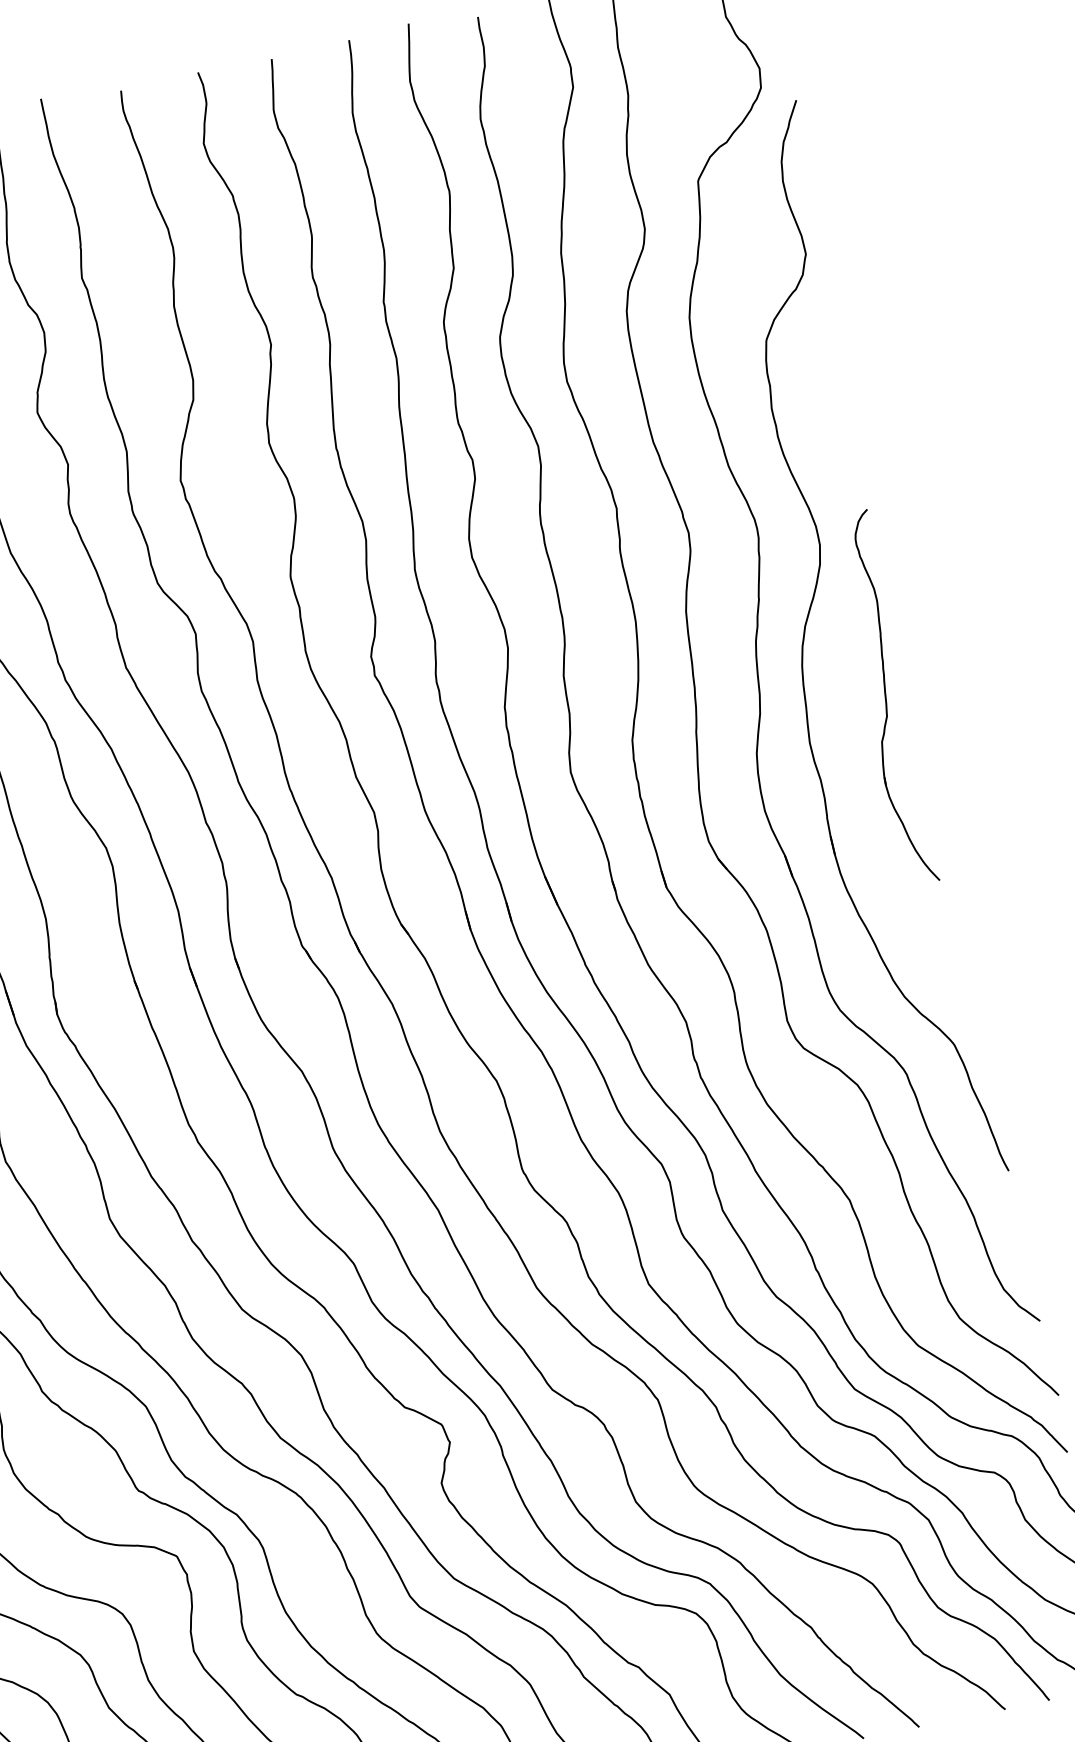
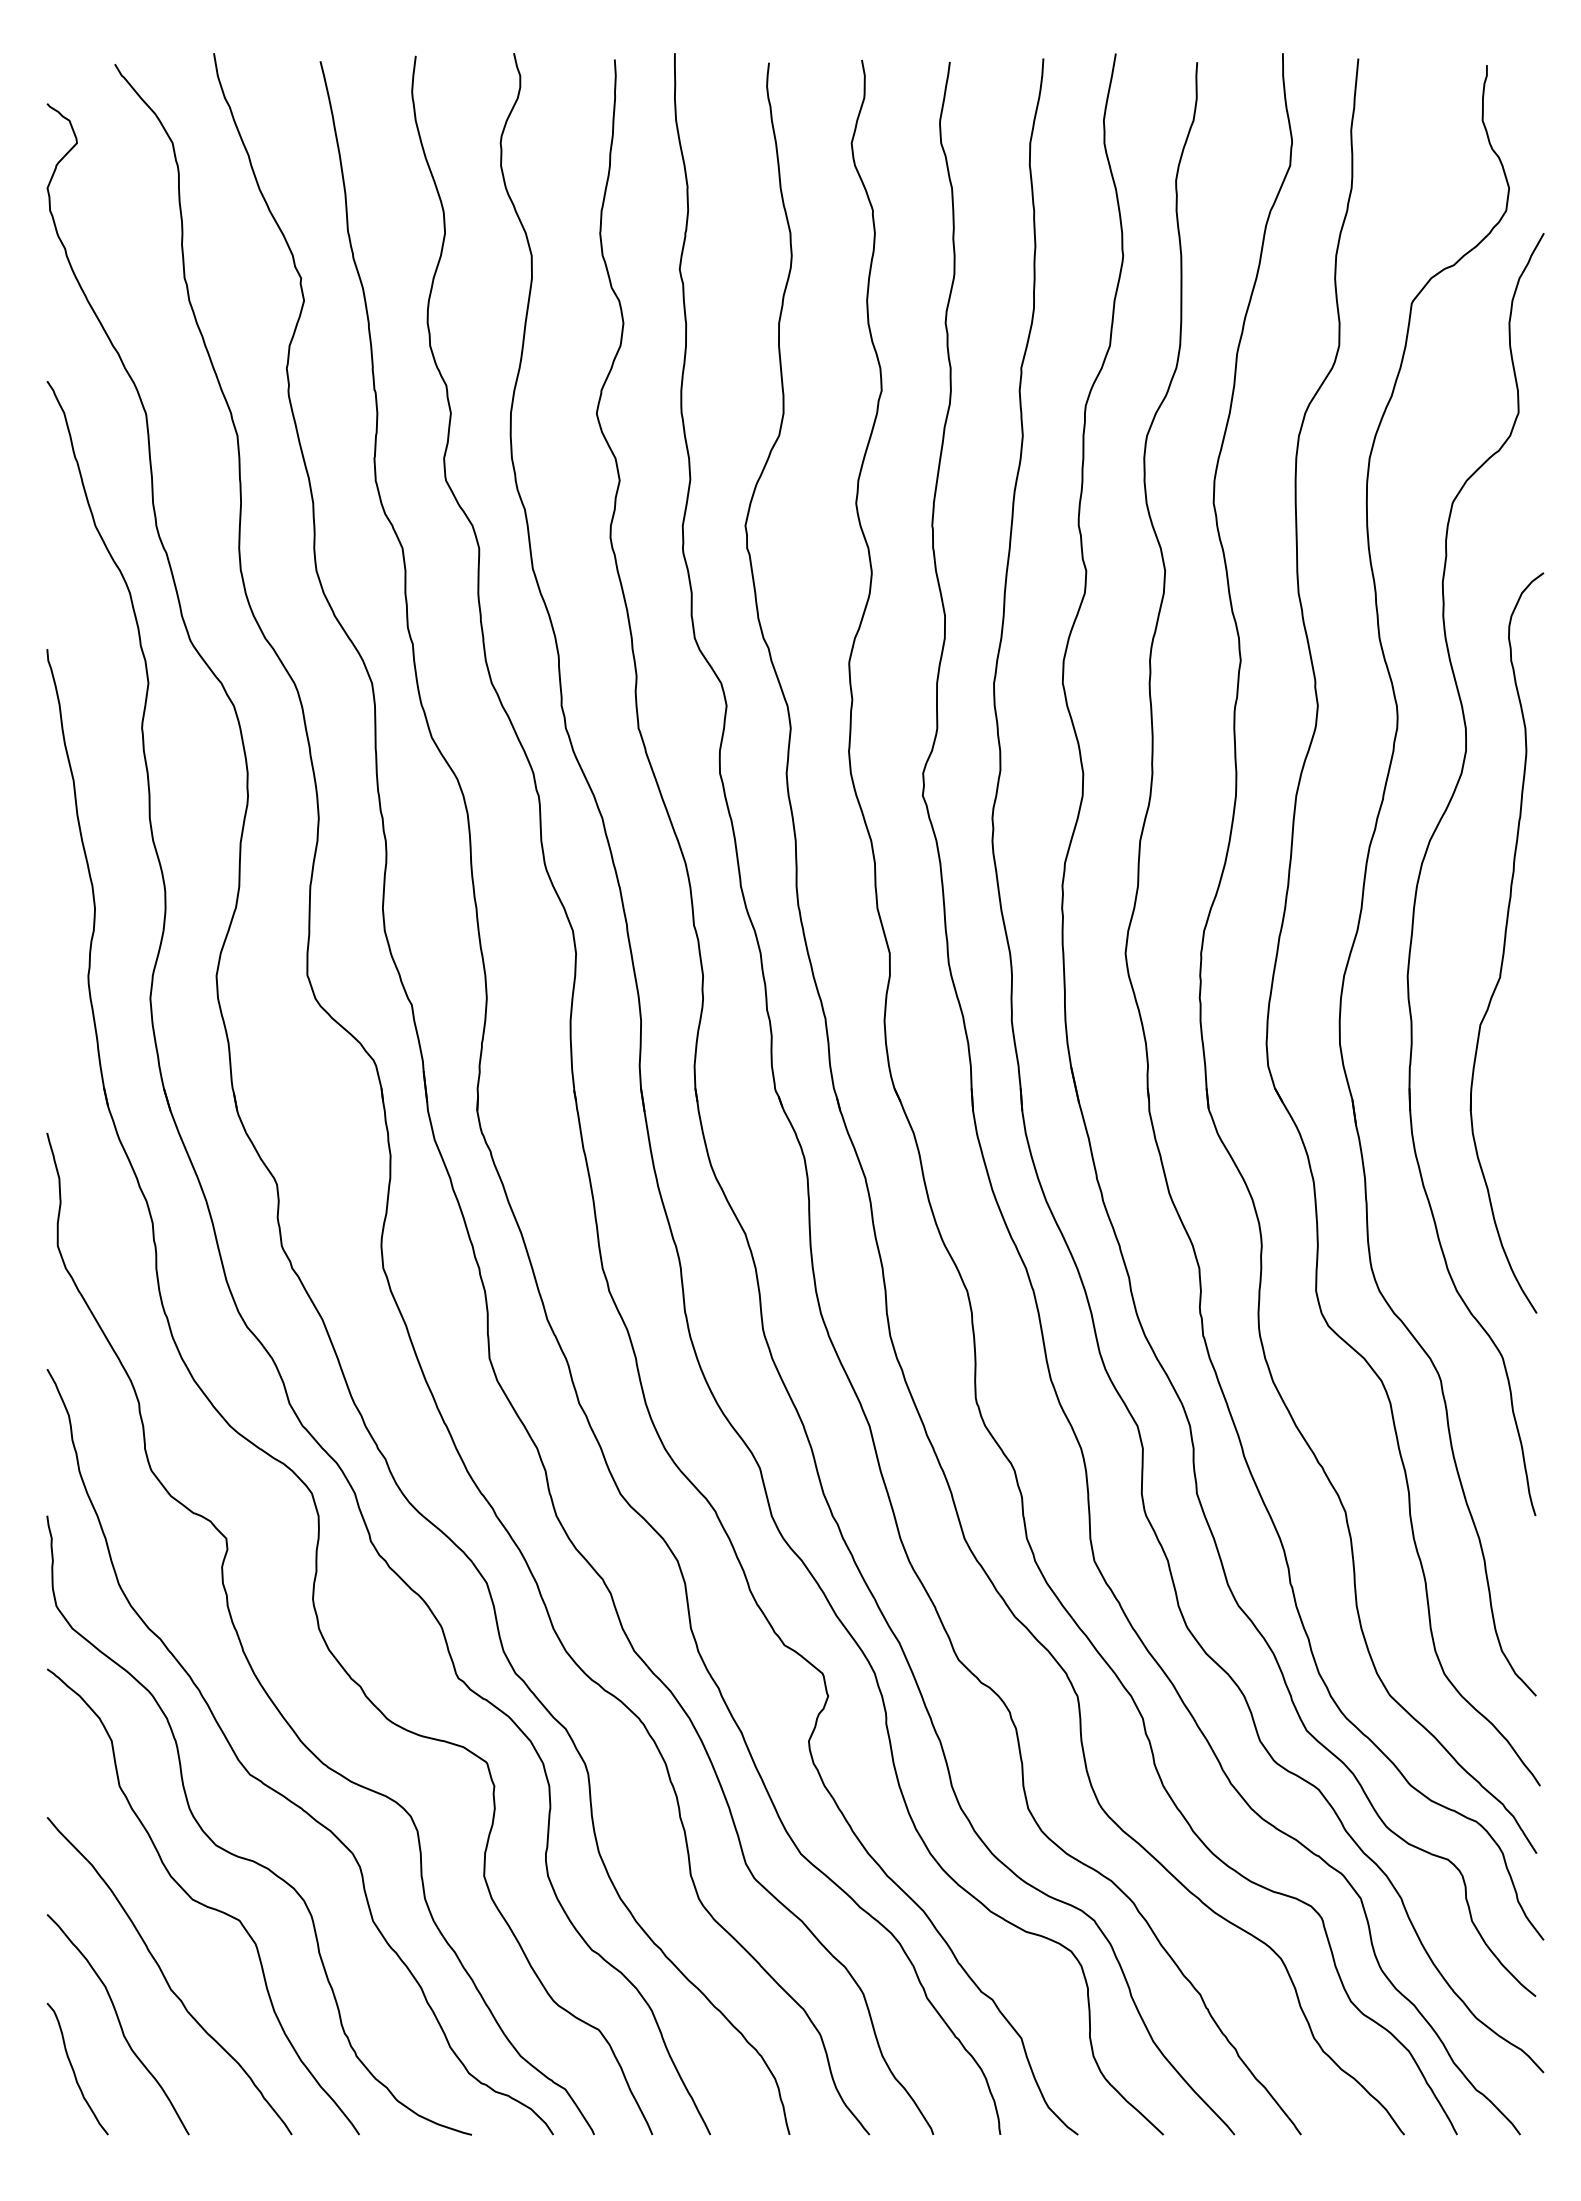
part: (886, 697) -> (1506, 942), size x1.67

